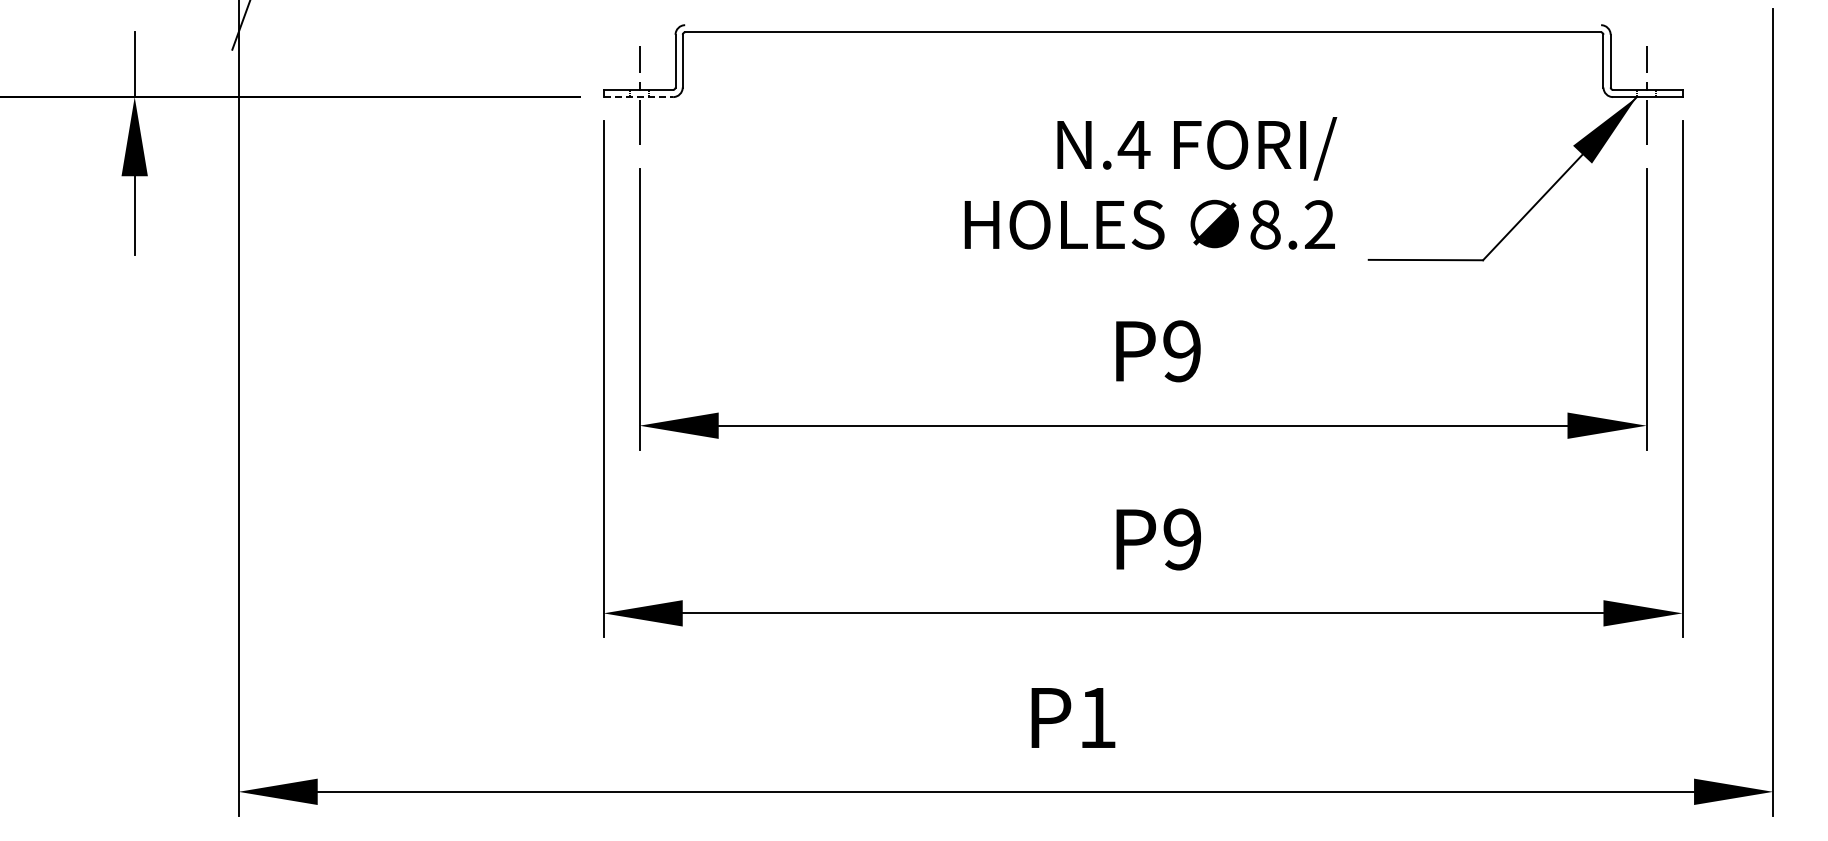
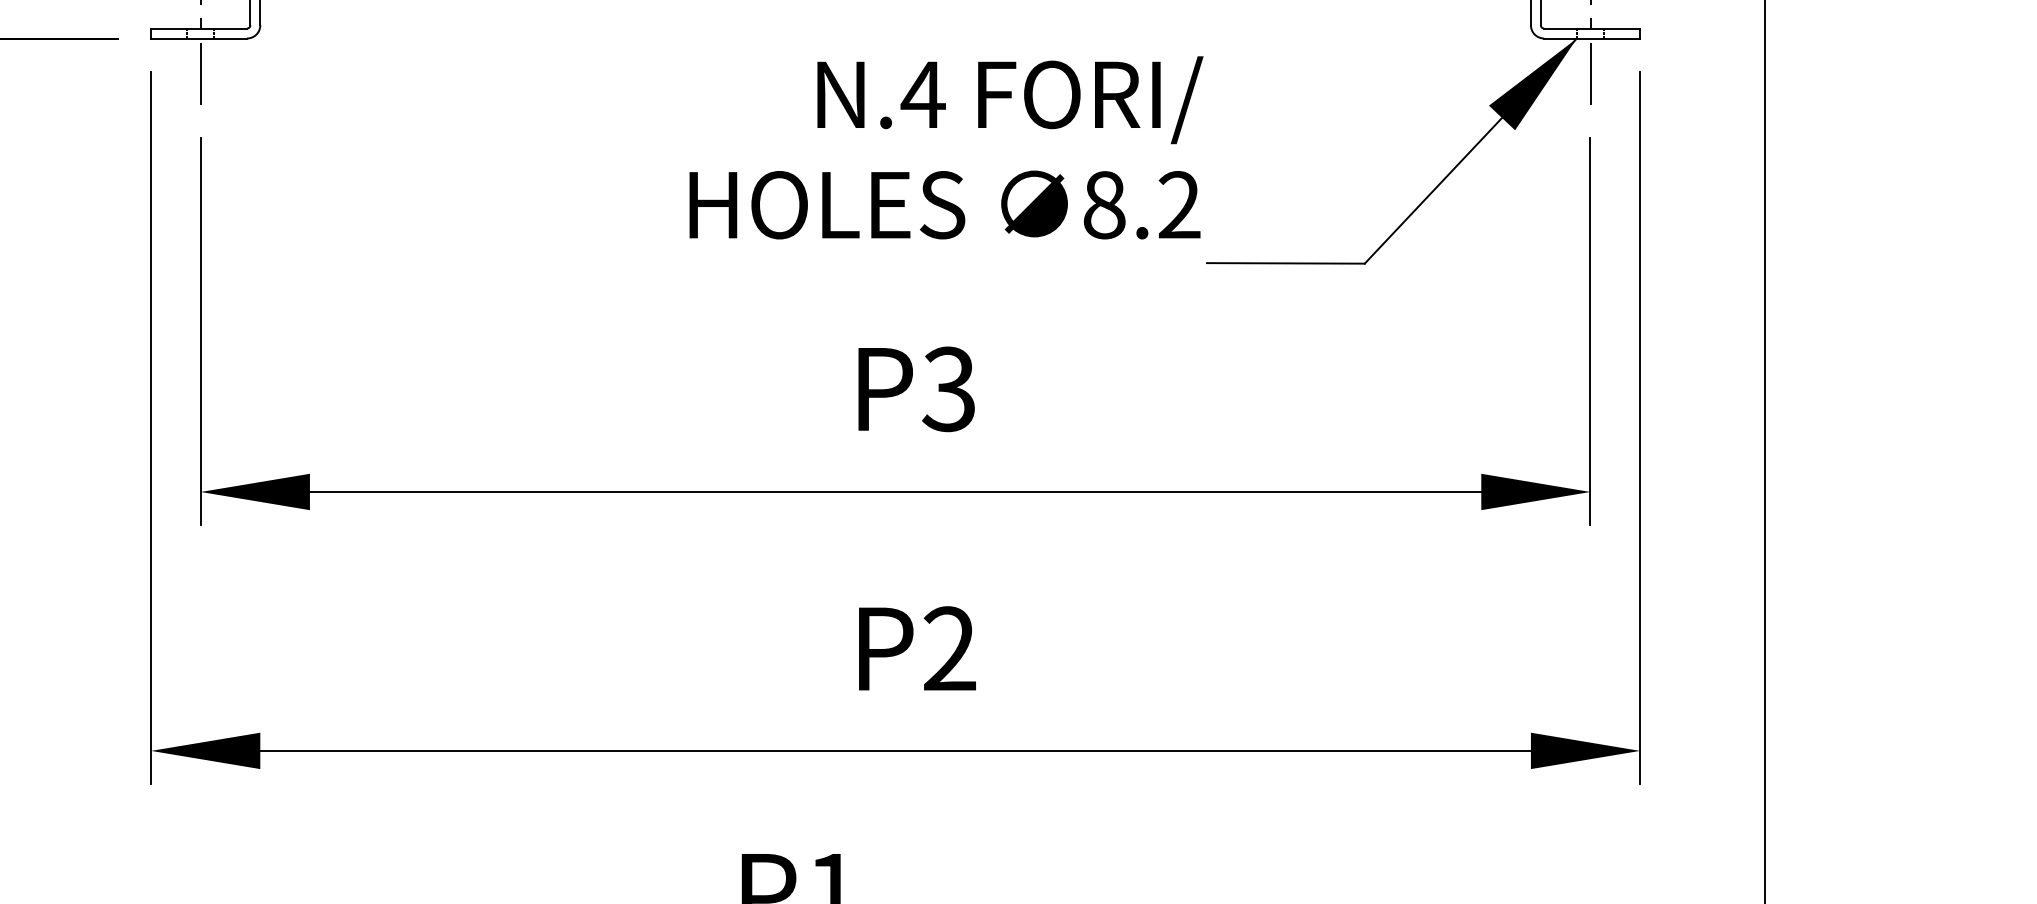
line: (638, 97) -> (199, 39), dashed -> solid
text: (1150, 183) -> (945, 148), moved
text: (1181, 351) -> (948, 389), P9 -> P3
text: (1182, 539) -> (949, 648), P9 -> P2

